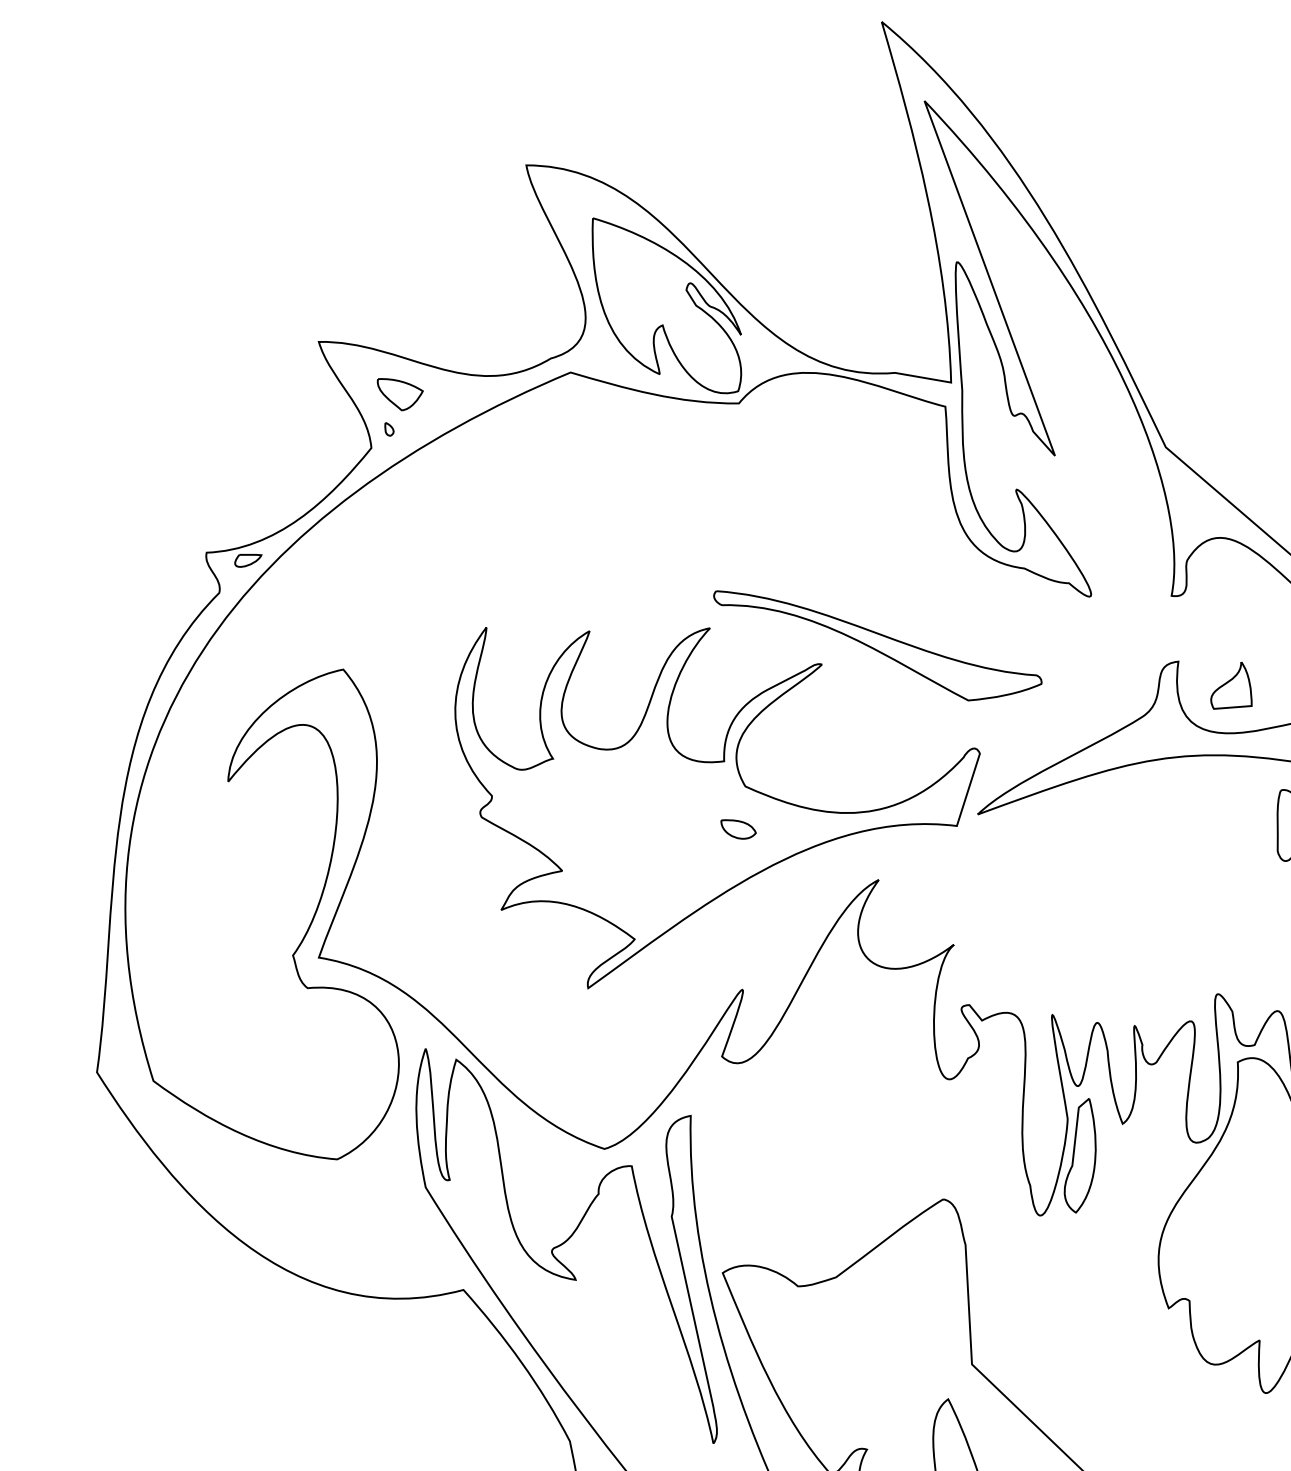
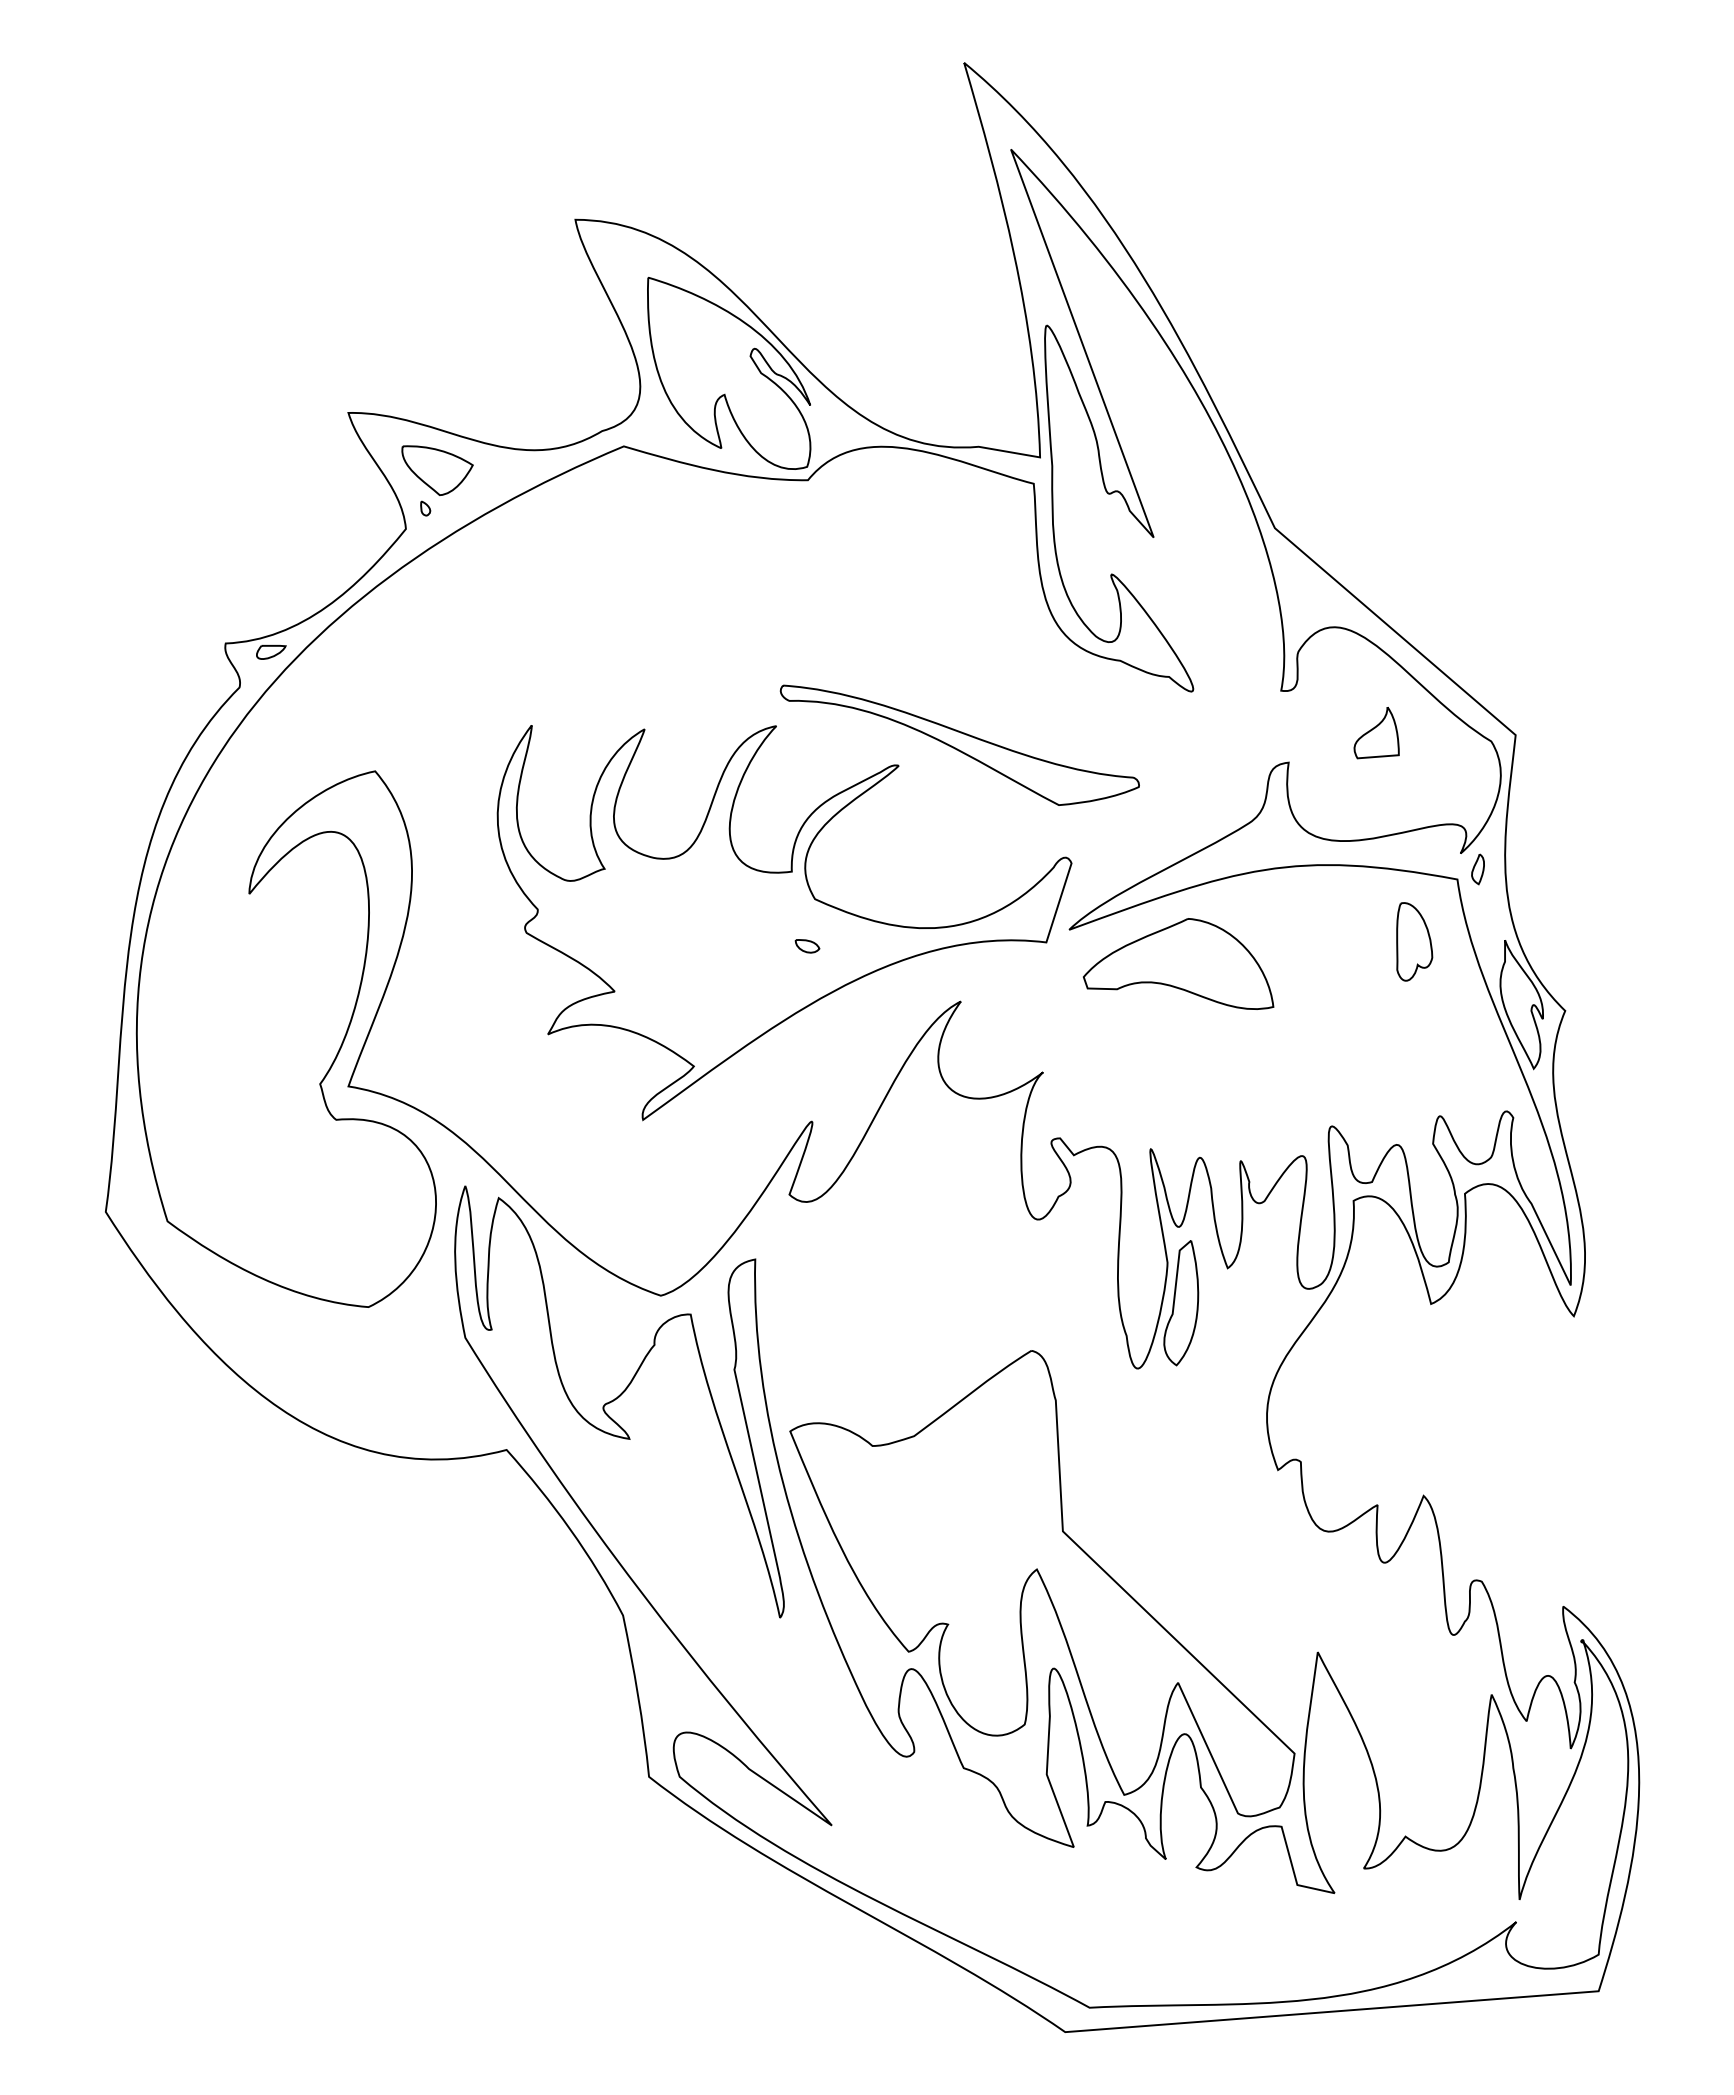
part: (400, 394) -> (437, 470), size x1.43
part: (1231, 686) -> (1376, 733), moved
part: (738, 829) -> (807, 946), size x0.62
part: (1077, 845) -> (1178, 963), added

